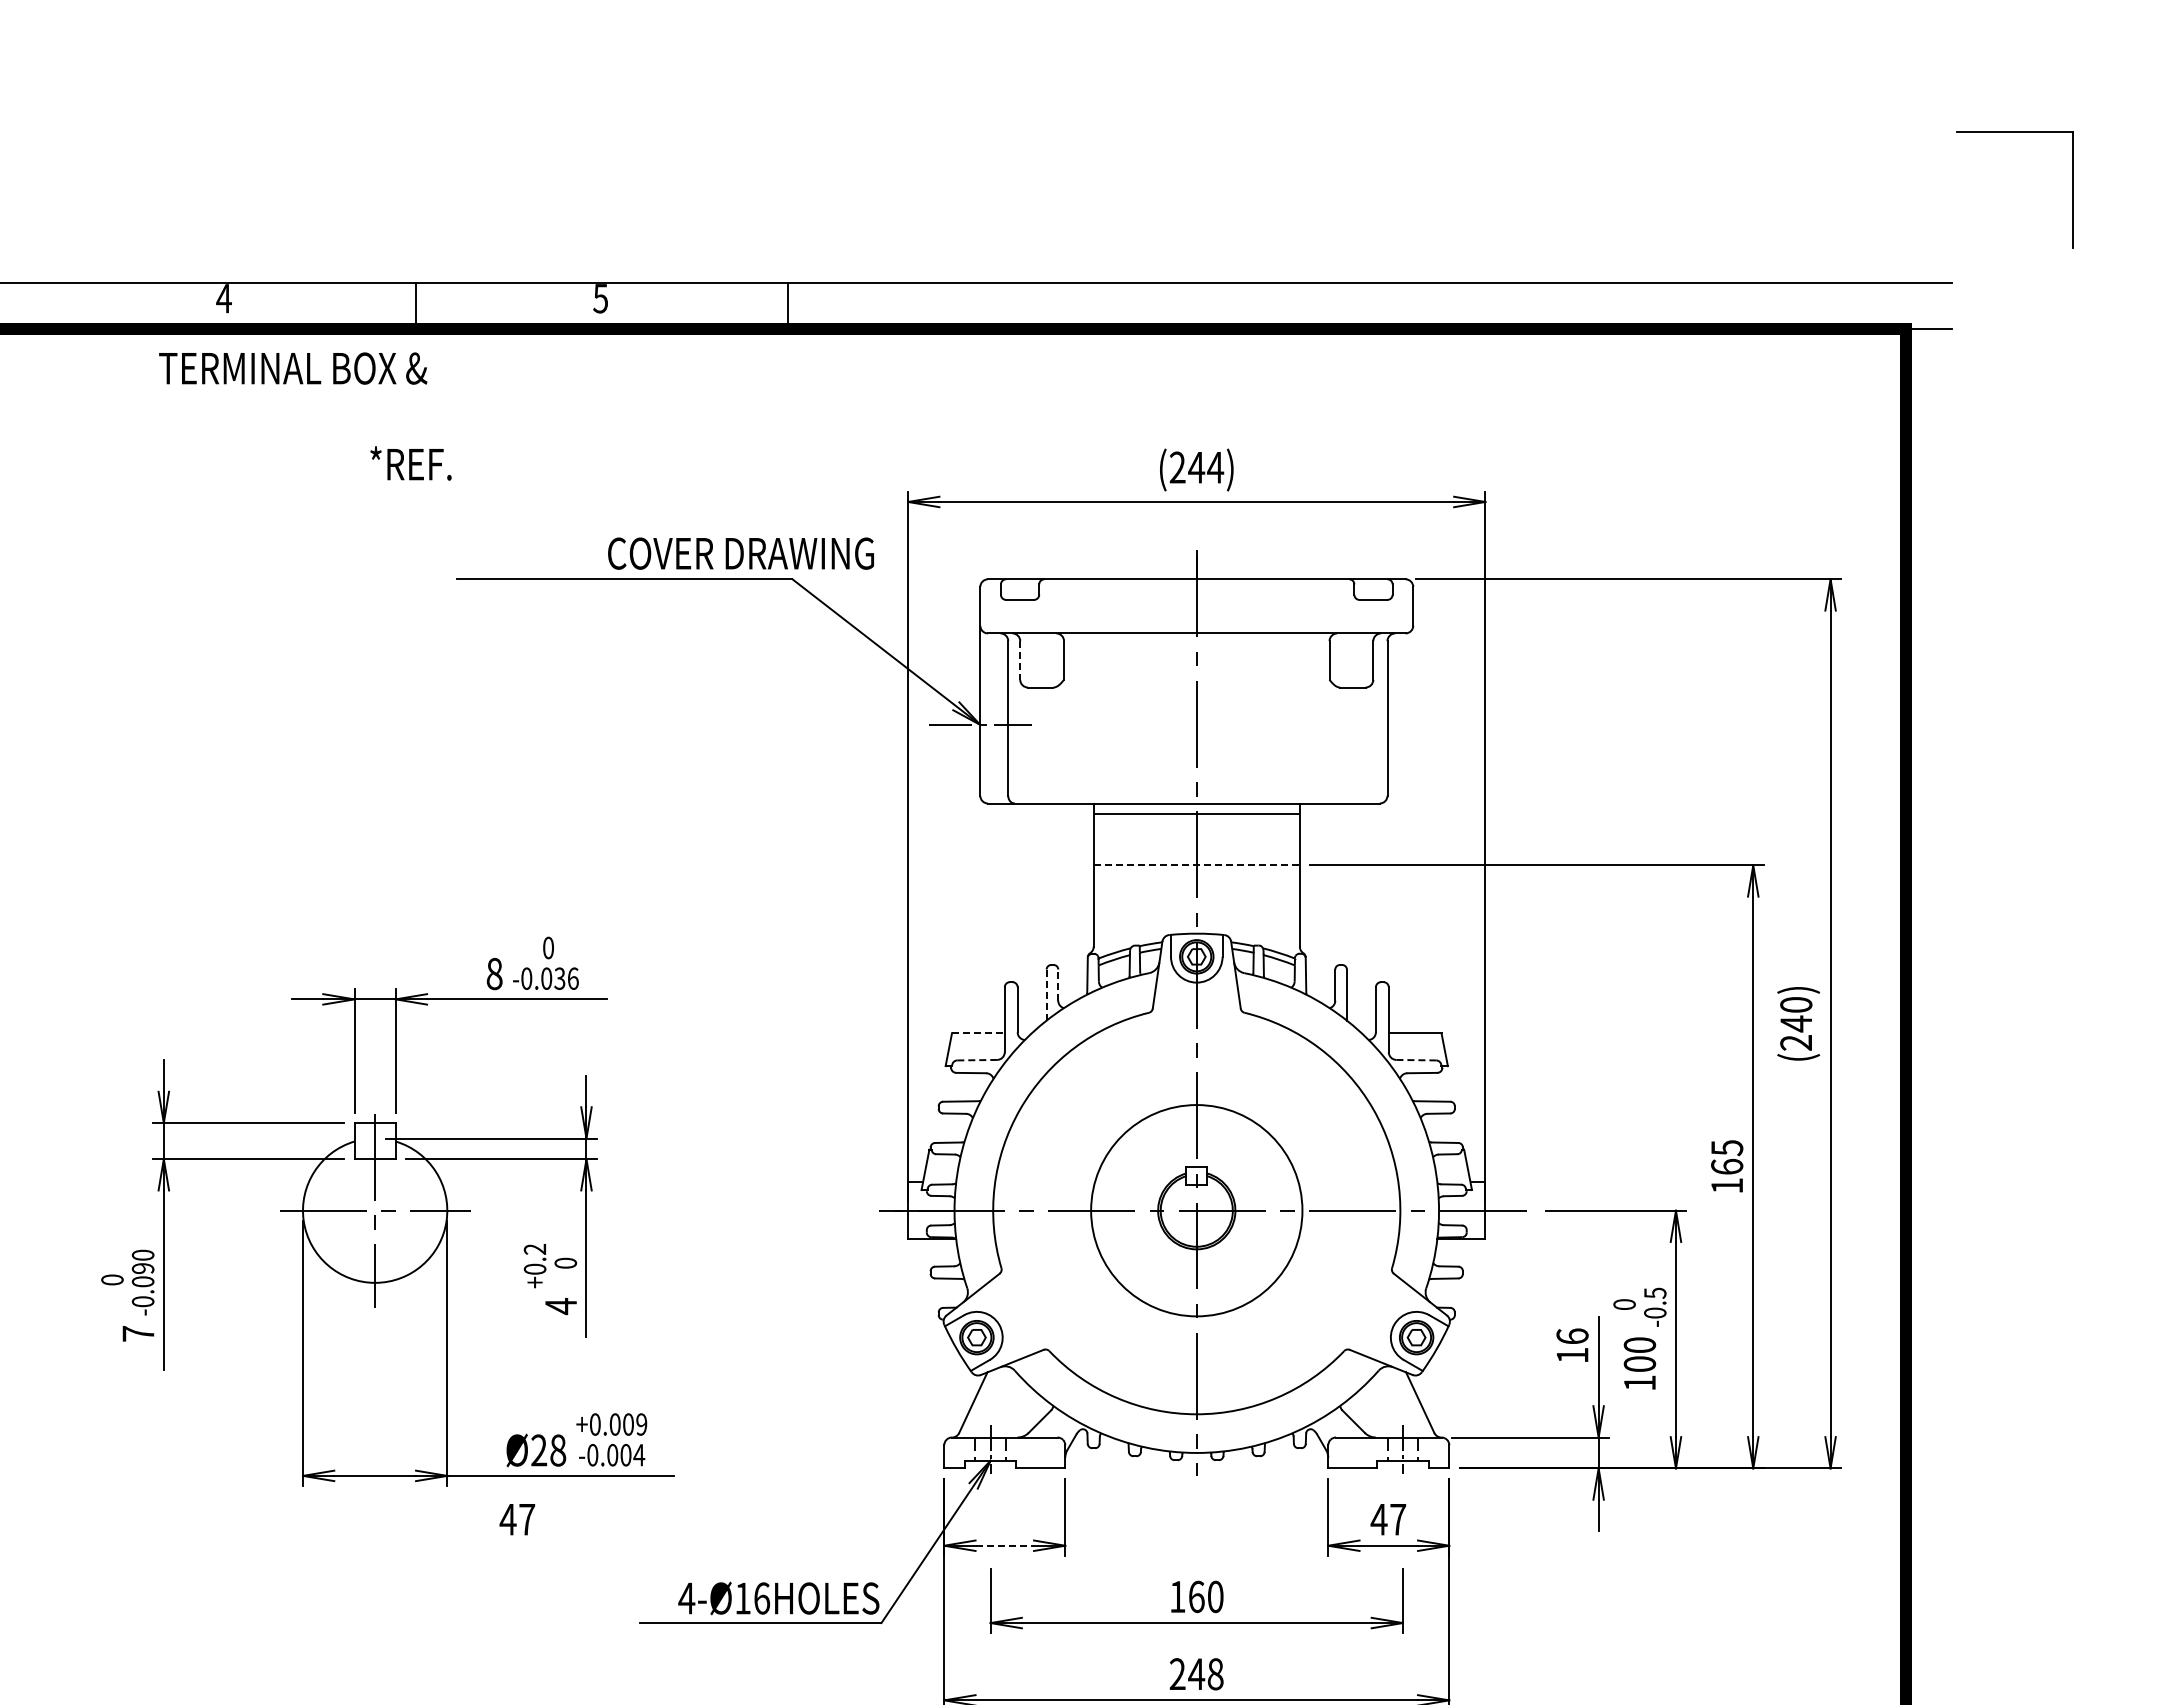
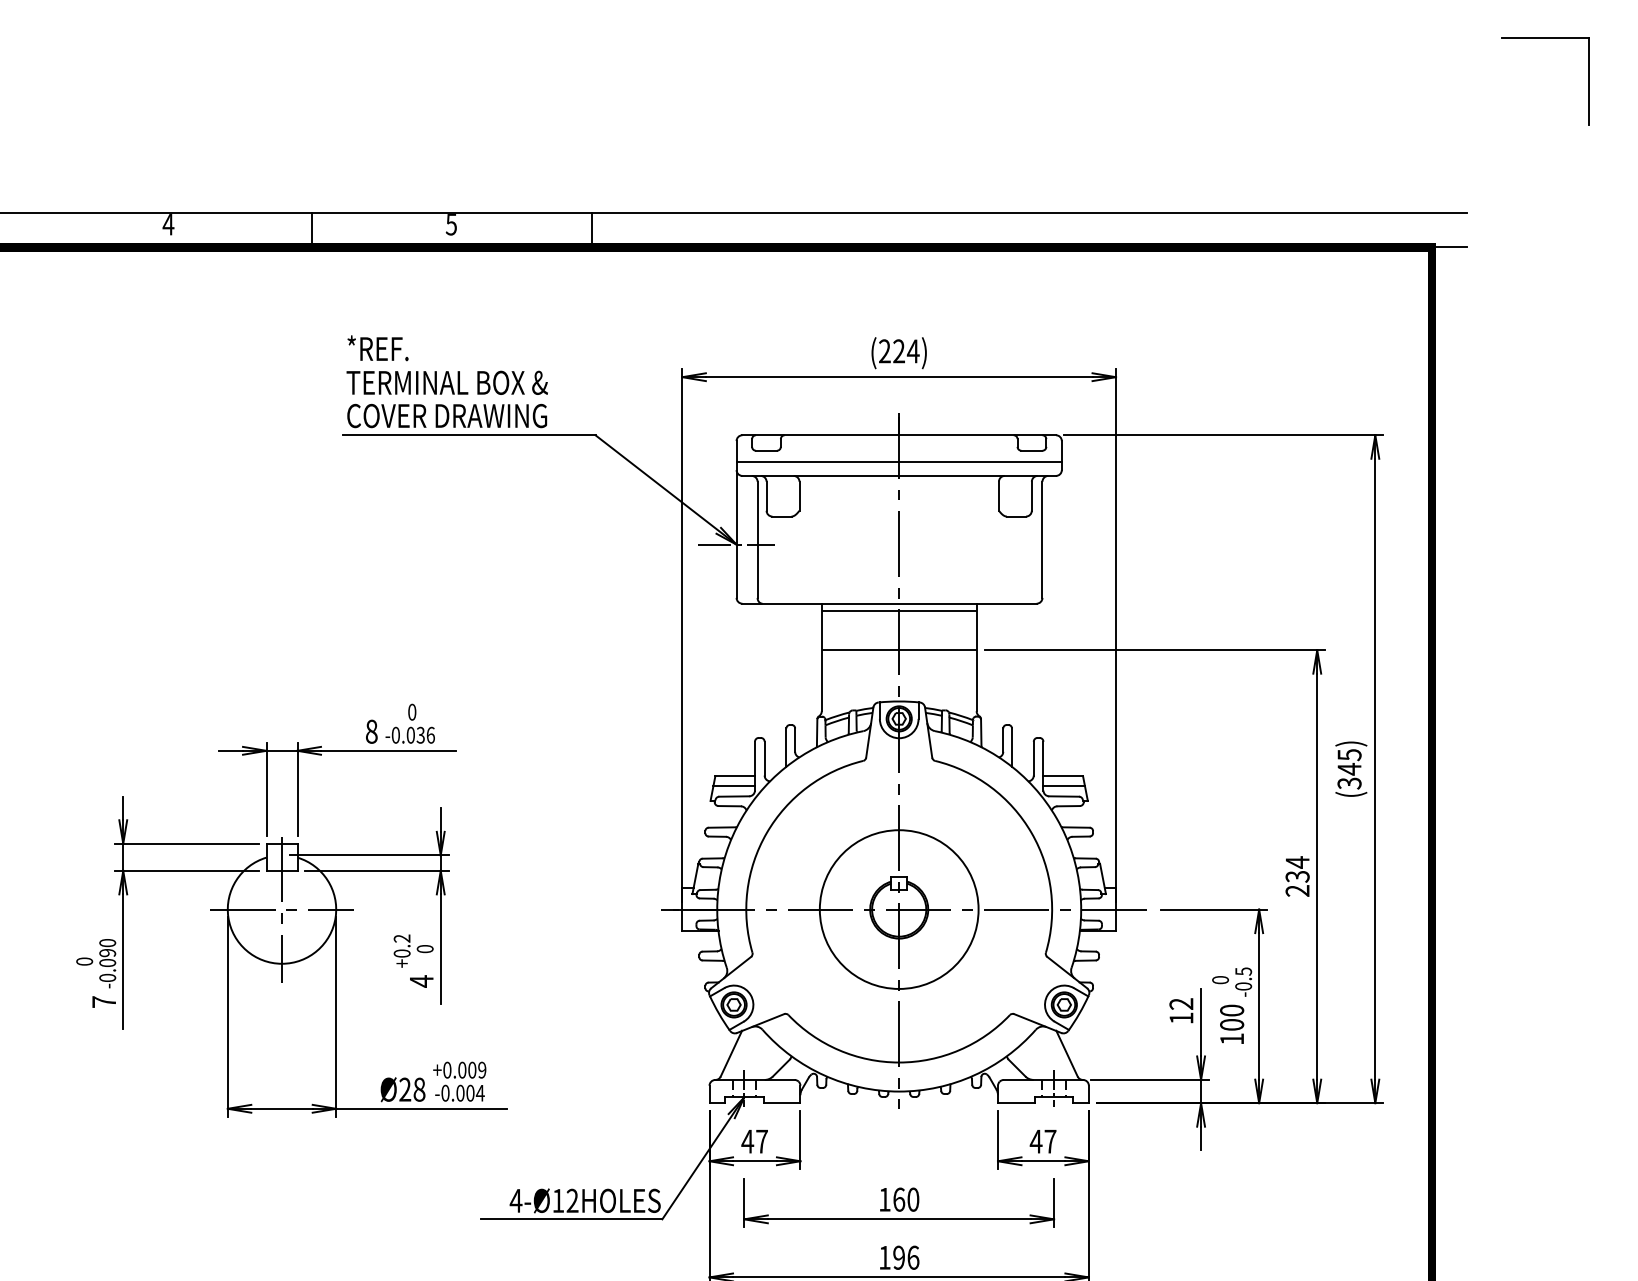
part: (2014, 132) -> (1545, 38), moved
text: (293, 368) -> (447, 382), moved
text: (410, 463) -> (377, 348), moved
text: (1196, 467) -> (899, 351), (244) -> (224)
text: (740, 553) -> (446, 415), moved
line: (1196, 615) -> (899, 462), added
line: (1020, 660) -> (766, 496), dashed -> solid
line: (1197, 865) -> (899, 650), dashed -> solid
line: (1058, 985) -> (795, 740), dashed -> solid
line: (1046, 995) -> (786, 747), dashed -> solid
text: (1796, 1024) -> (1349, 769), (240) -> (345)
line: (978, 1033) -> (735, 776), dashed -> solid
line: (976, 1046) -> (733, 786), added
line: (1416, 1046) -> (1064, 786), added
line: (977, 1060) -> (734, 796), dashed -> solid
line: (1416, 1060) -> (1064, 796), dashed -> solid
text: (1727, 1166) -> (1297, 876), 165 -> 234
text: (1572, 1336) -> (1181, 1004), 16 -> 12
text: (517, 1519) -> (754, 1141), moved
line: (1005, 1545) -> (755, 1161), dashed -> solid
text: (762, 1598) -> (572, 1200), 4-Ø16HOLES -> 4-Ø12HOLES
text: (1196, 1674) -> (899, 1257), 248 -> 196

